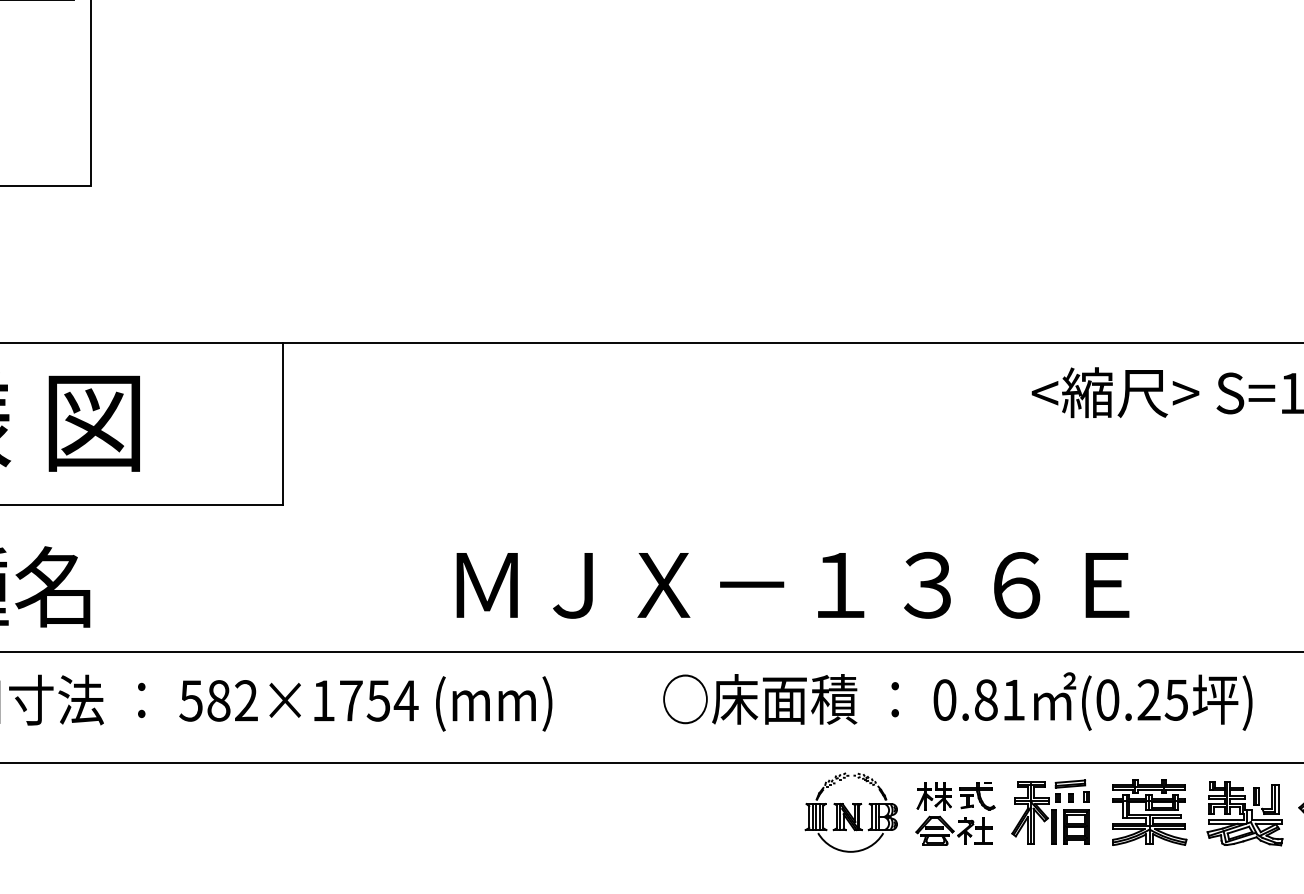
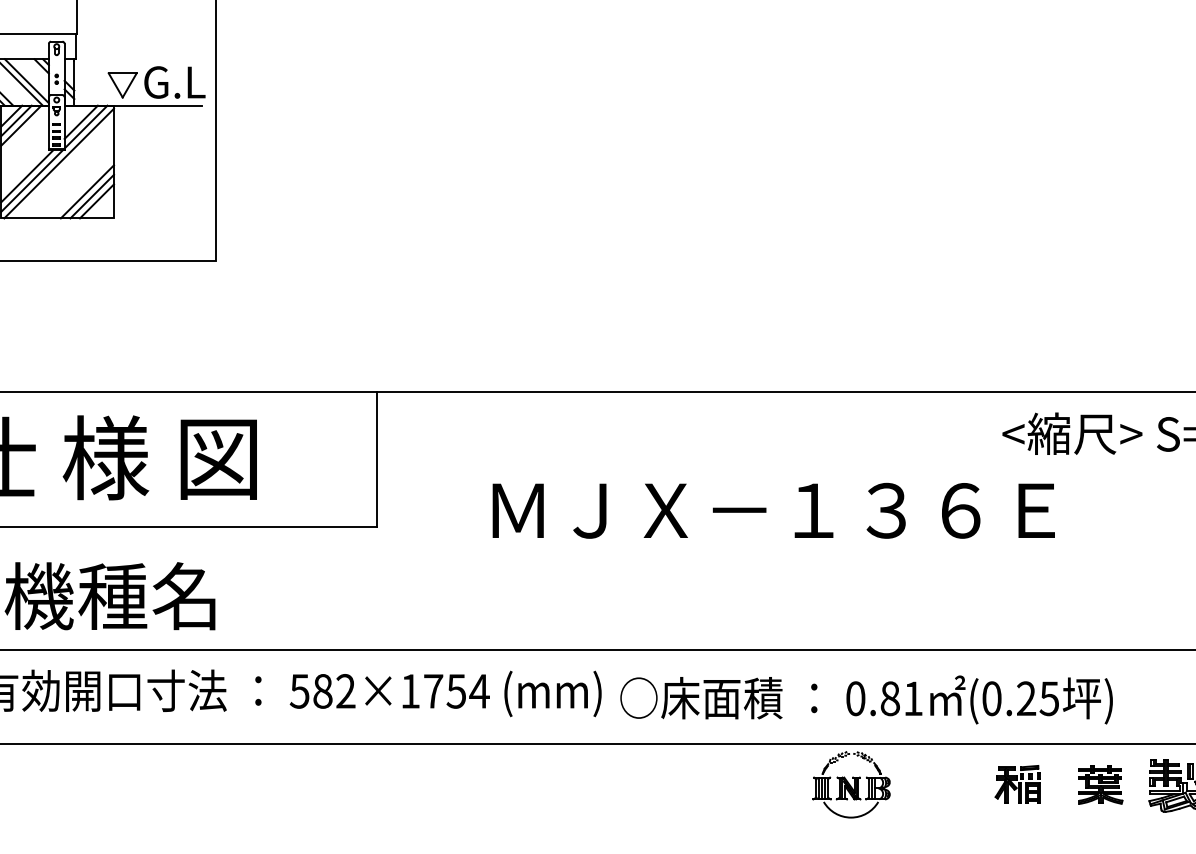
text: (792, 584) -> (773, 510), moved
text: (957, 700) -> (866, 699), moved
part: (1049, 812) -> (1017, 784), size x0.7
part: (1149, 812) -> (1100, 784), size x0.7
part: (955, 813) -> (938, 785), removed

